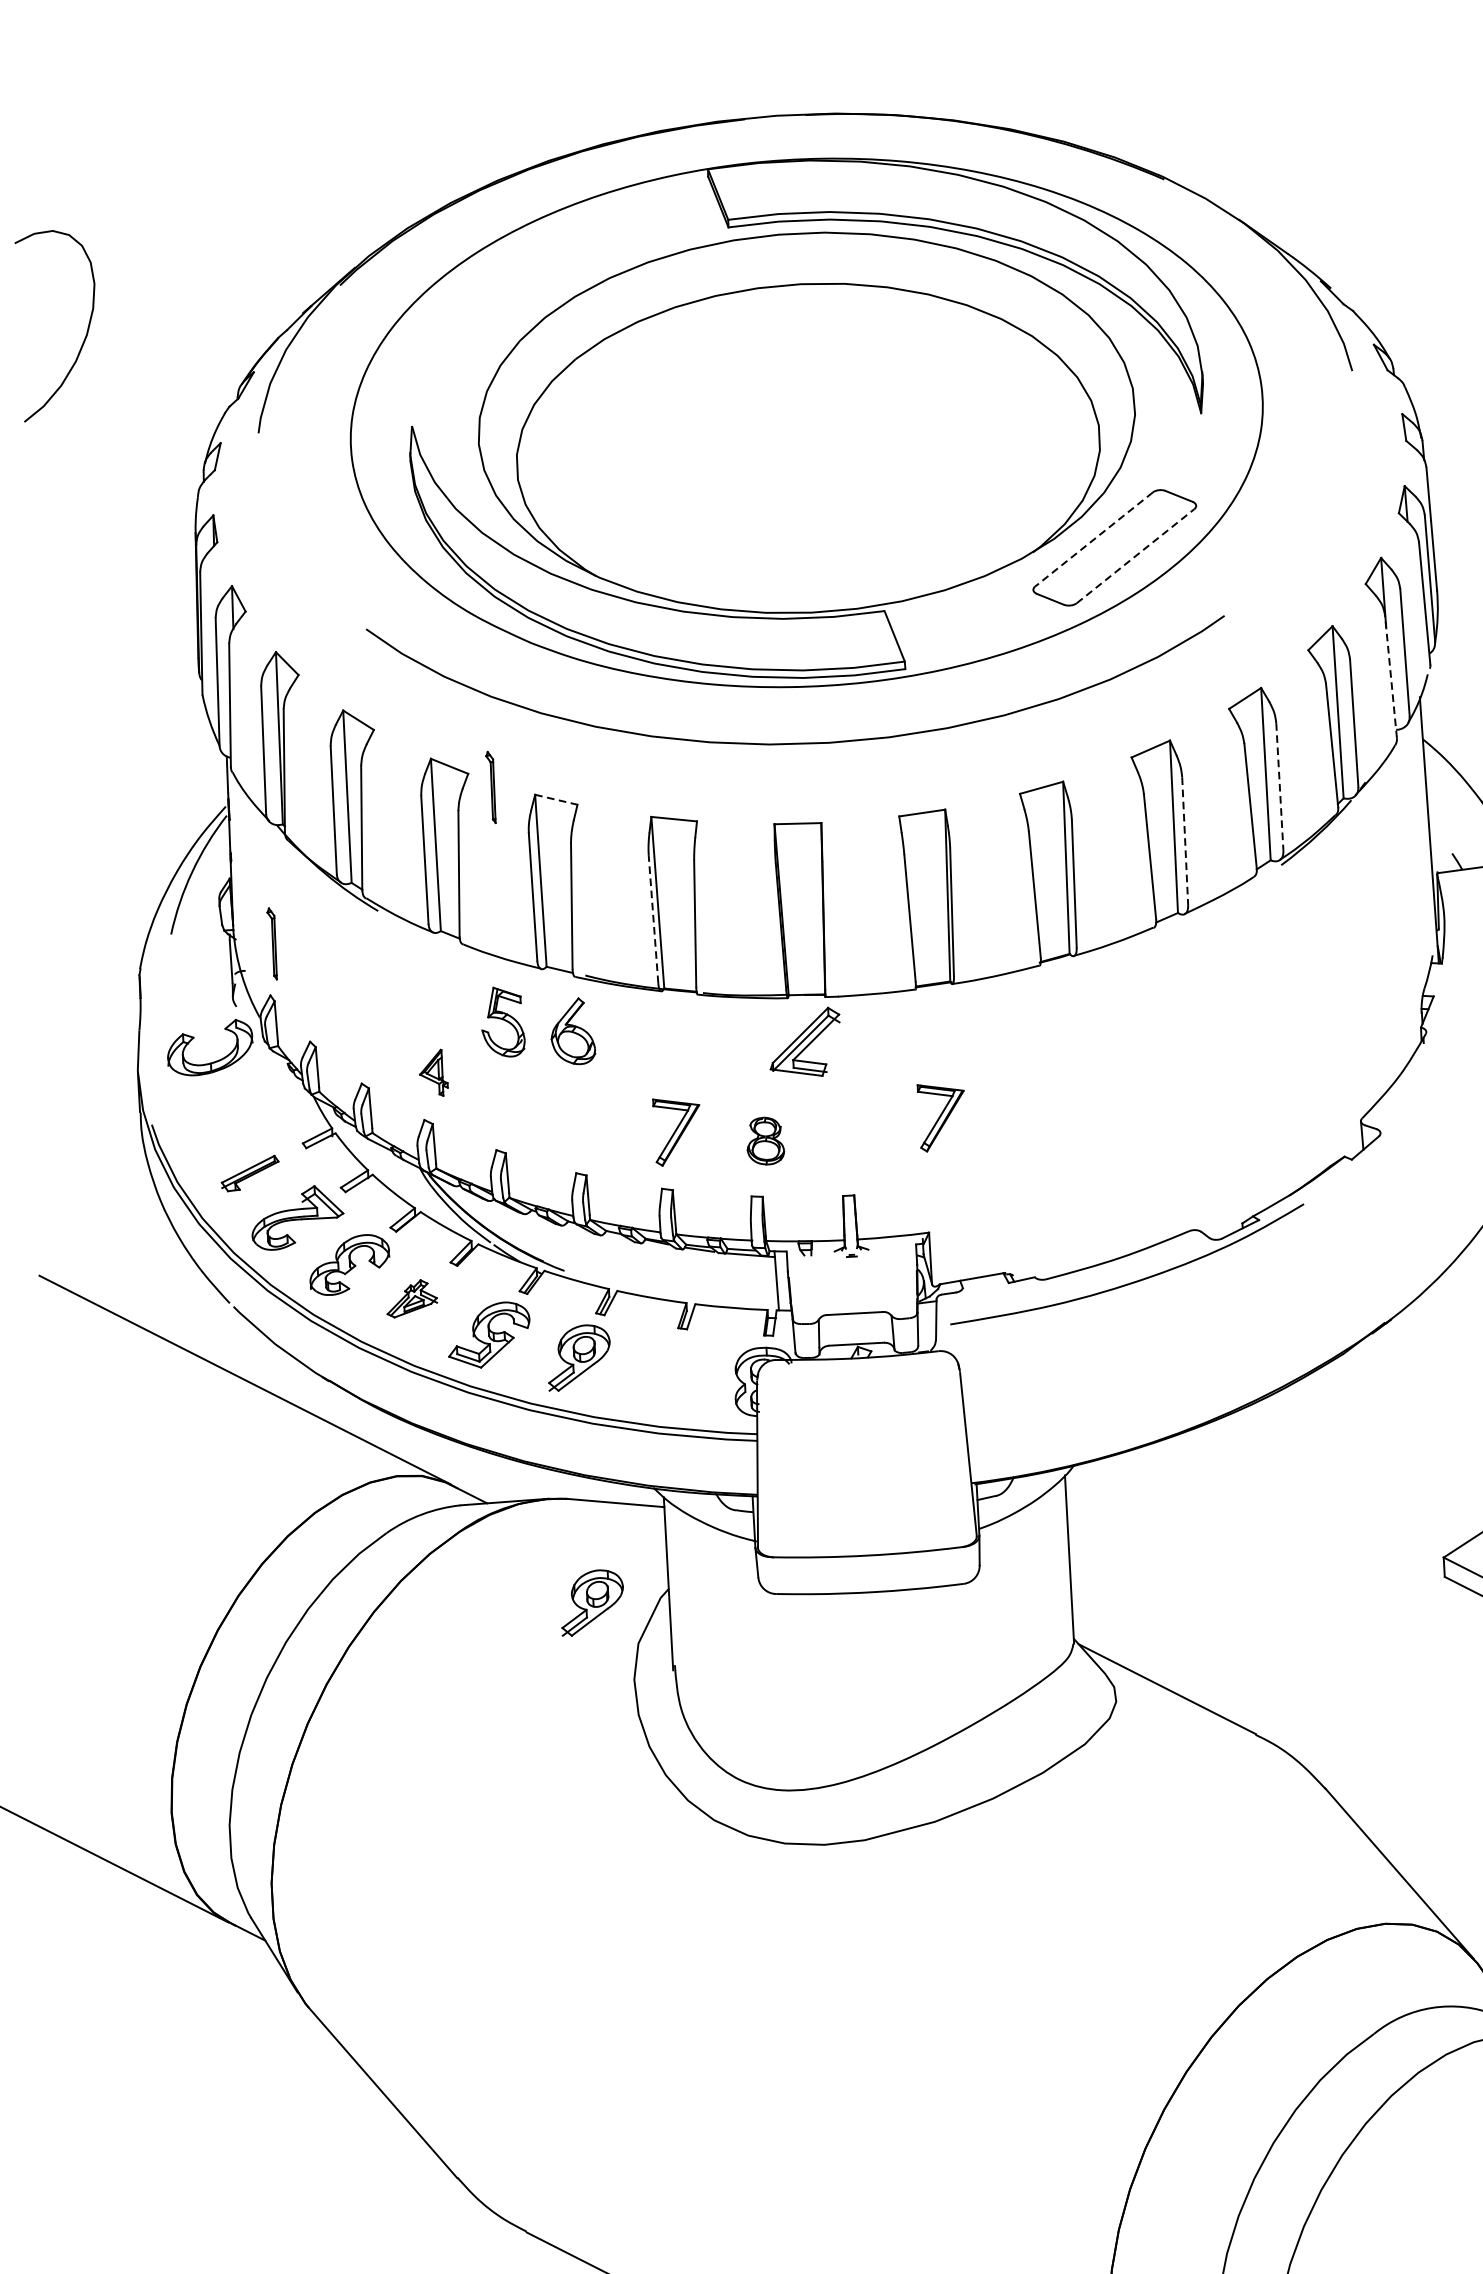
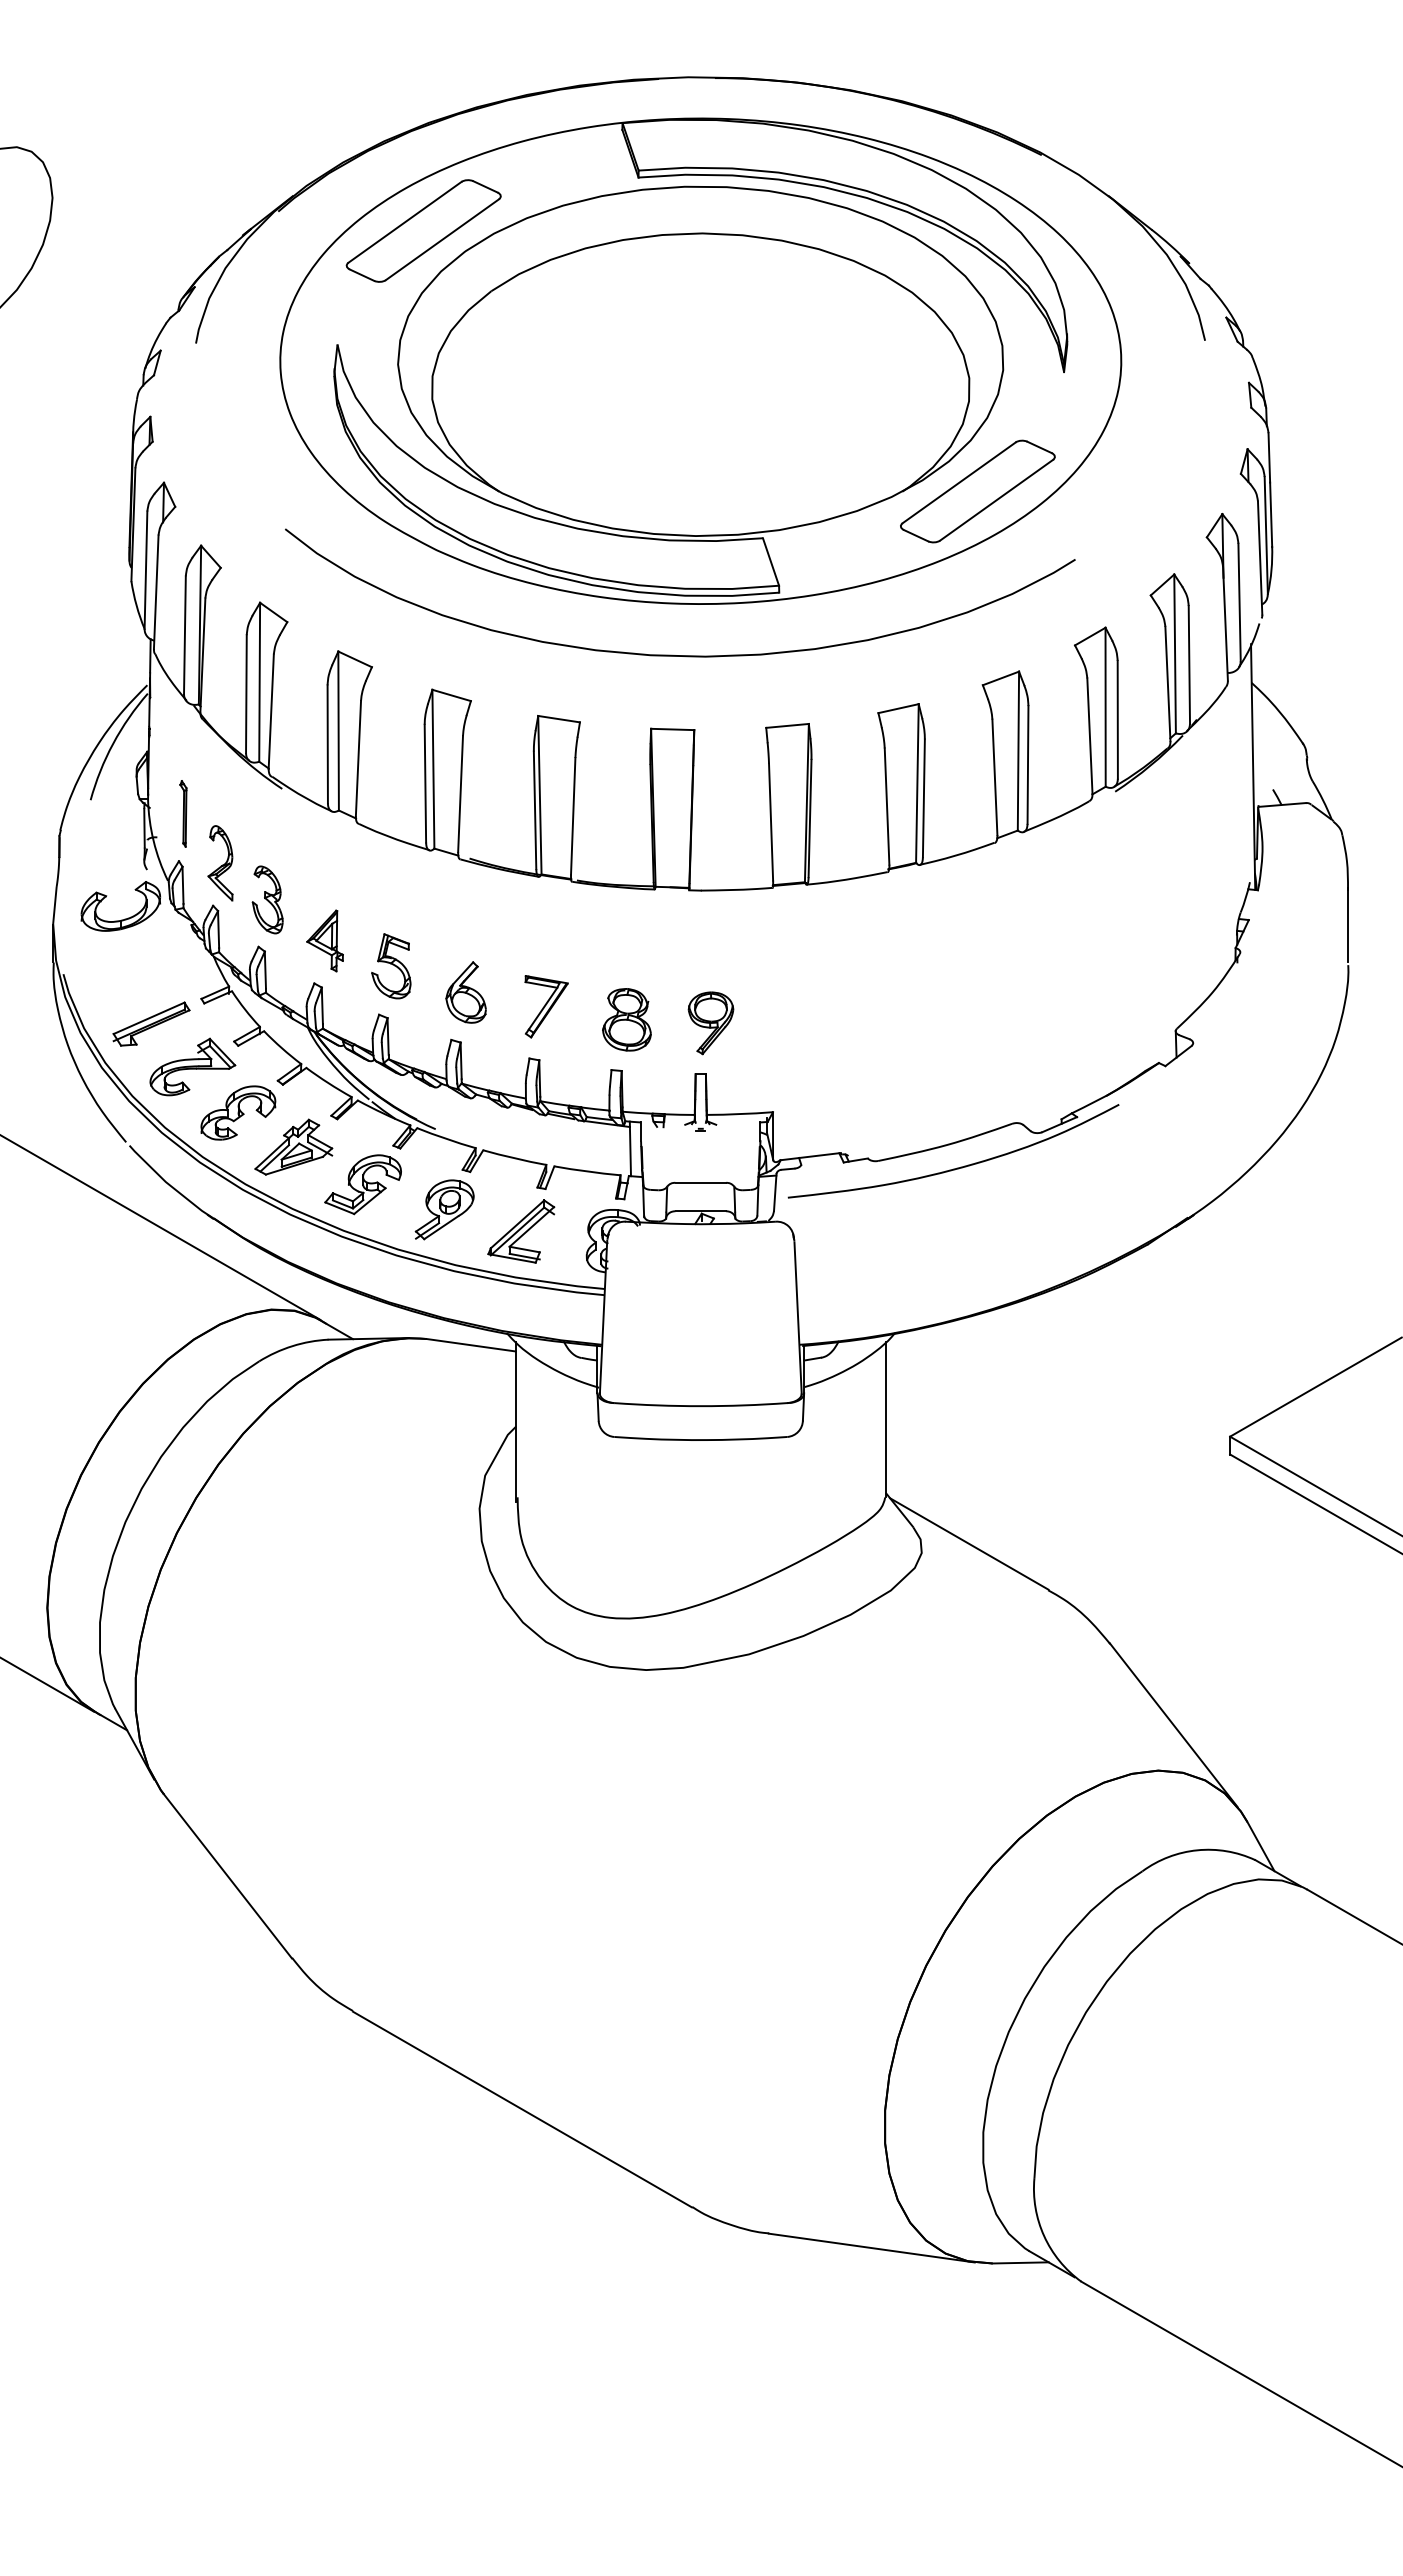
part: (498, 297) -> (423, 230), added
line: (1093, 540) -> (958, 483), dashed -> solid
line: (1135, 555) -> (996, 499), dashed -> solid
line: (1390, 676) -> (1225, 623), dashed -> solid
line: (1279, 786) -> (1117, 719), dashed -> solid
part: (491, 787) -> (392, 680), removed
line: (557, 799) -> (452, 695), dashed -> solid
line: (1185, 840) -> (1028, 764), dashed -> solid
line: (653, 919) -> (535, 810), dashed -> solid
part: (315, 995) -> (220, 863), added
part: (502, 1022) -> (391, 966), moved
part: (368, 1031) -> (267, 899), added
part: (571, 1031) -> (465, 992), moved
part: (805, 1042) -> (521, 1231), moved
part: (432, 1072) -> (324, 940), size x1.43
part: (941, 1117) -> (790, 1006), removed
part: (764, 1140) -> (626, 1019), size x1.43
part: (856, 1140) -> (710, 1023), added
part: (250, 1172) -> (151, 1023), size x1.43
part: (411, 1297) -> (293, 1146), size x1.67
part: (592, 1602) -> (444, 1435), removed

